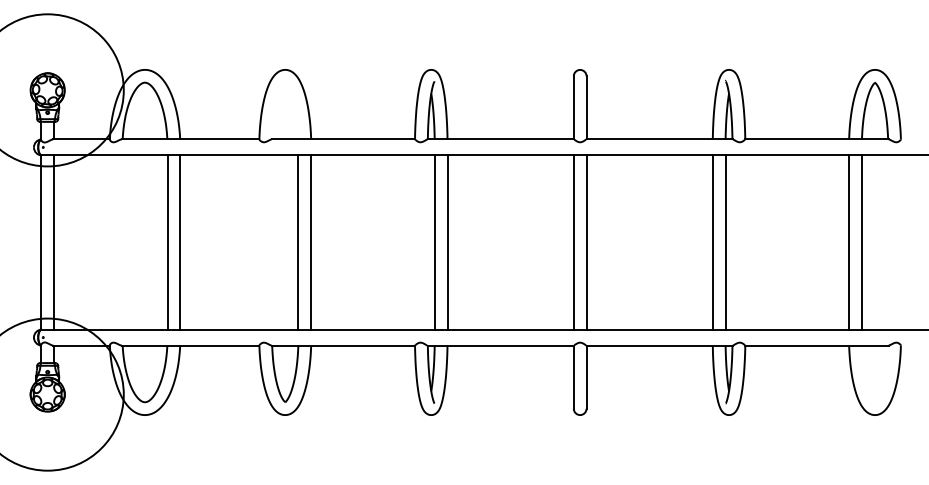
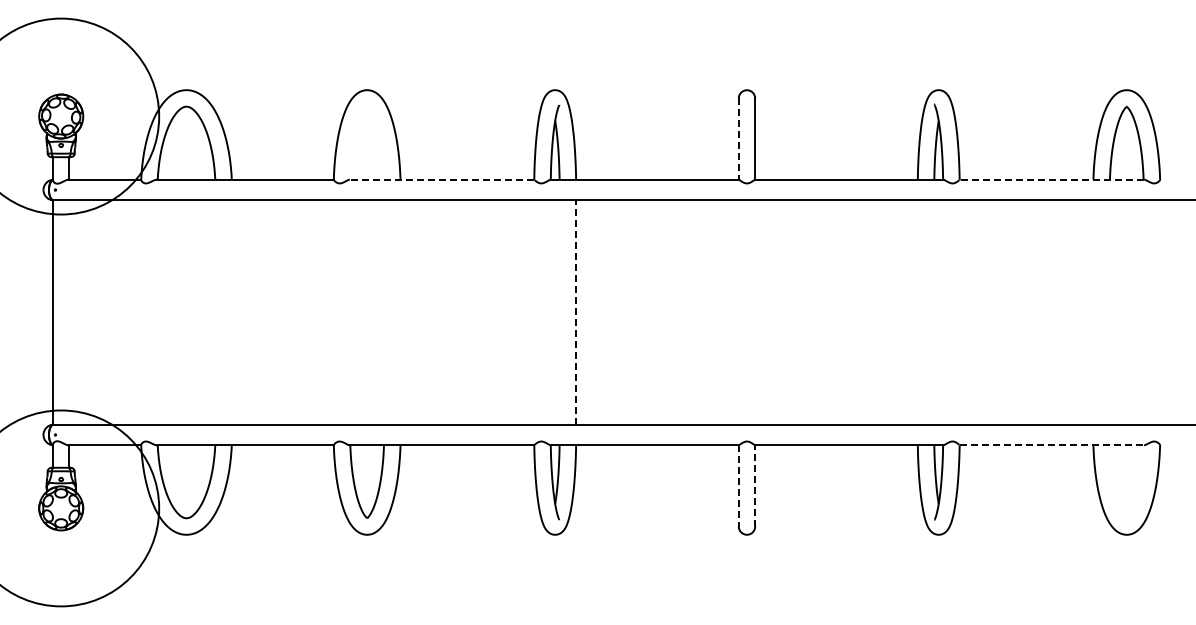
line: (573, 108) -> (738, 139), solid -> dashed
line: (342, 139) -> (441, 179), solid -> dashed
line: (816, 139) -> (1051, 179), solid -> dashed
line: (54, 242) -> (69, 312), removed
line: (167, 242) -> (215, 312), removed
line: (180, 242) -> (232, 312), removed
line: (298, 242) -> (384, 312), removed
line: (311, 242) -> (400, 312), removed
line: (434, 242) -> (559, 312), removed
line: (447, 242) -> (576, 312), solid -> dashed
line: (573, 242) -> (738, 312), removed
line: (586, 242) -> (755, 312), removed
line: (712, 242) -> (917, 312), removed
line: (725, 242) -> (934, 312), removed
line: (849, 242) -> (1093, 312), removed
line: (861, 242) -> (1109, 312), removed
line: (817, 345) -> (1052, 445), solid -> dashed
line: (573, 376) -> (738, 485), solid -> dashed
line: (586, 376) -> (755, 485), solid -> dashed

